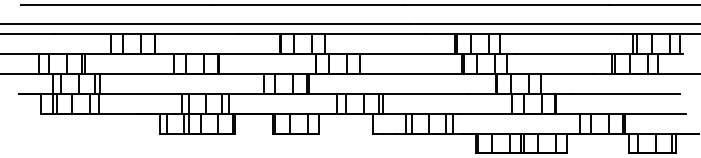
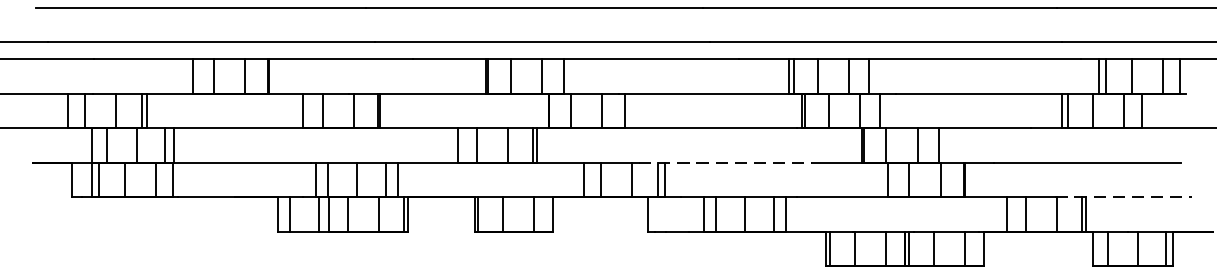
line: (418, 93) -> (726, 162), solid -> dashed
line: (647, 113) -> (1123, 196), solid -> dashed

